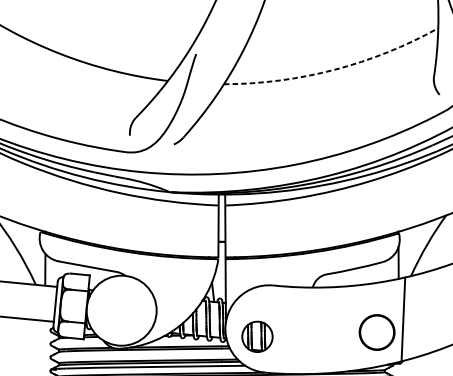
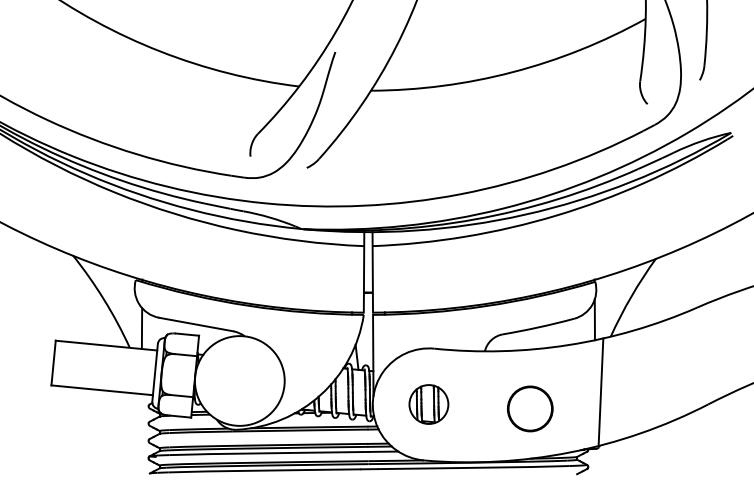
arc: (334, 70) -> (512, 72), dashed -> solid
part: (377, 332) -> (530, 408), moved
part: (257, 336) -> (428, 404), moved

